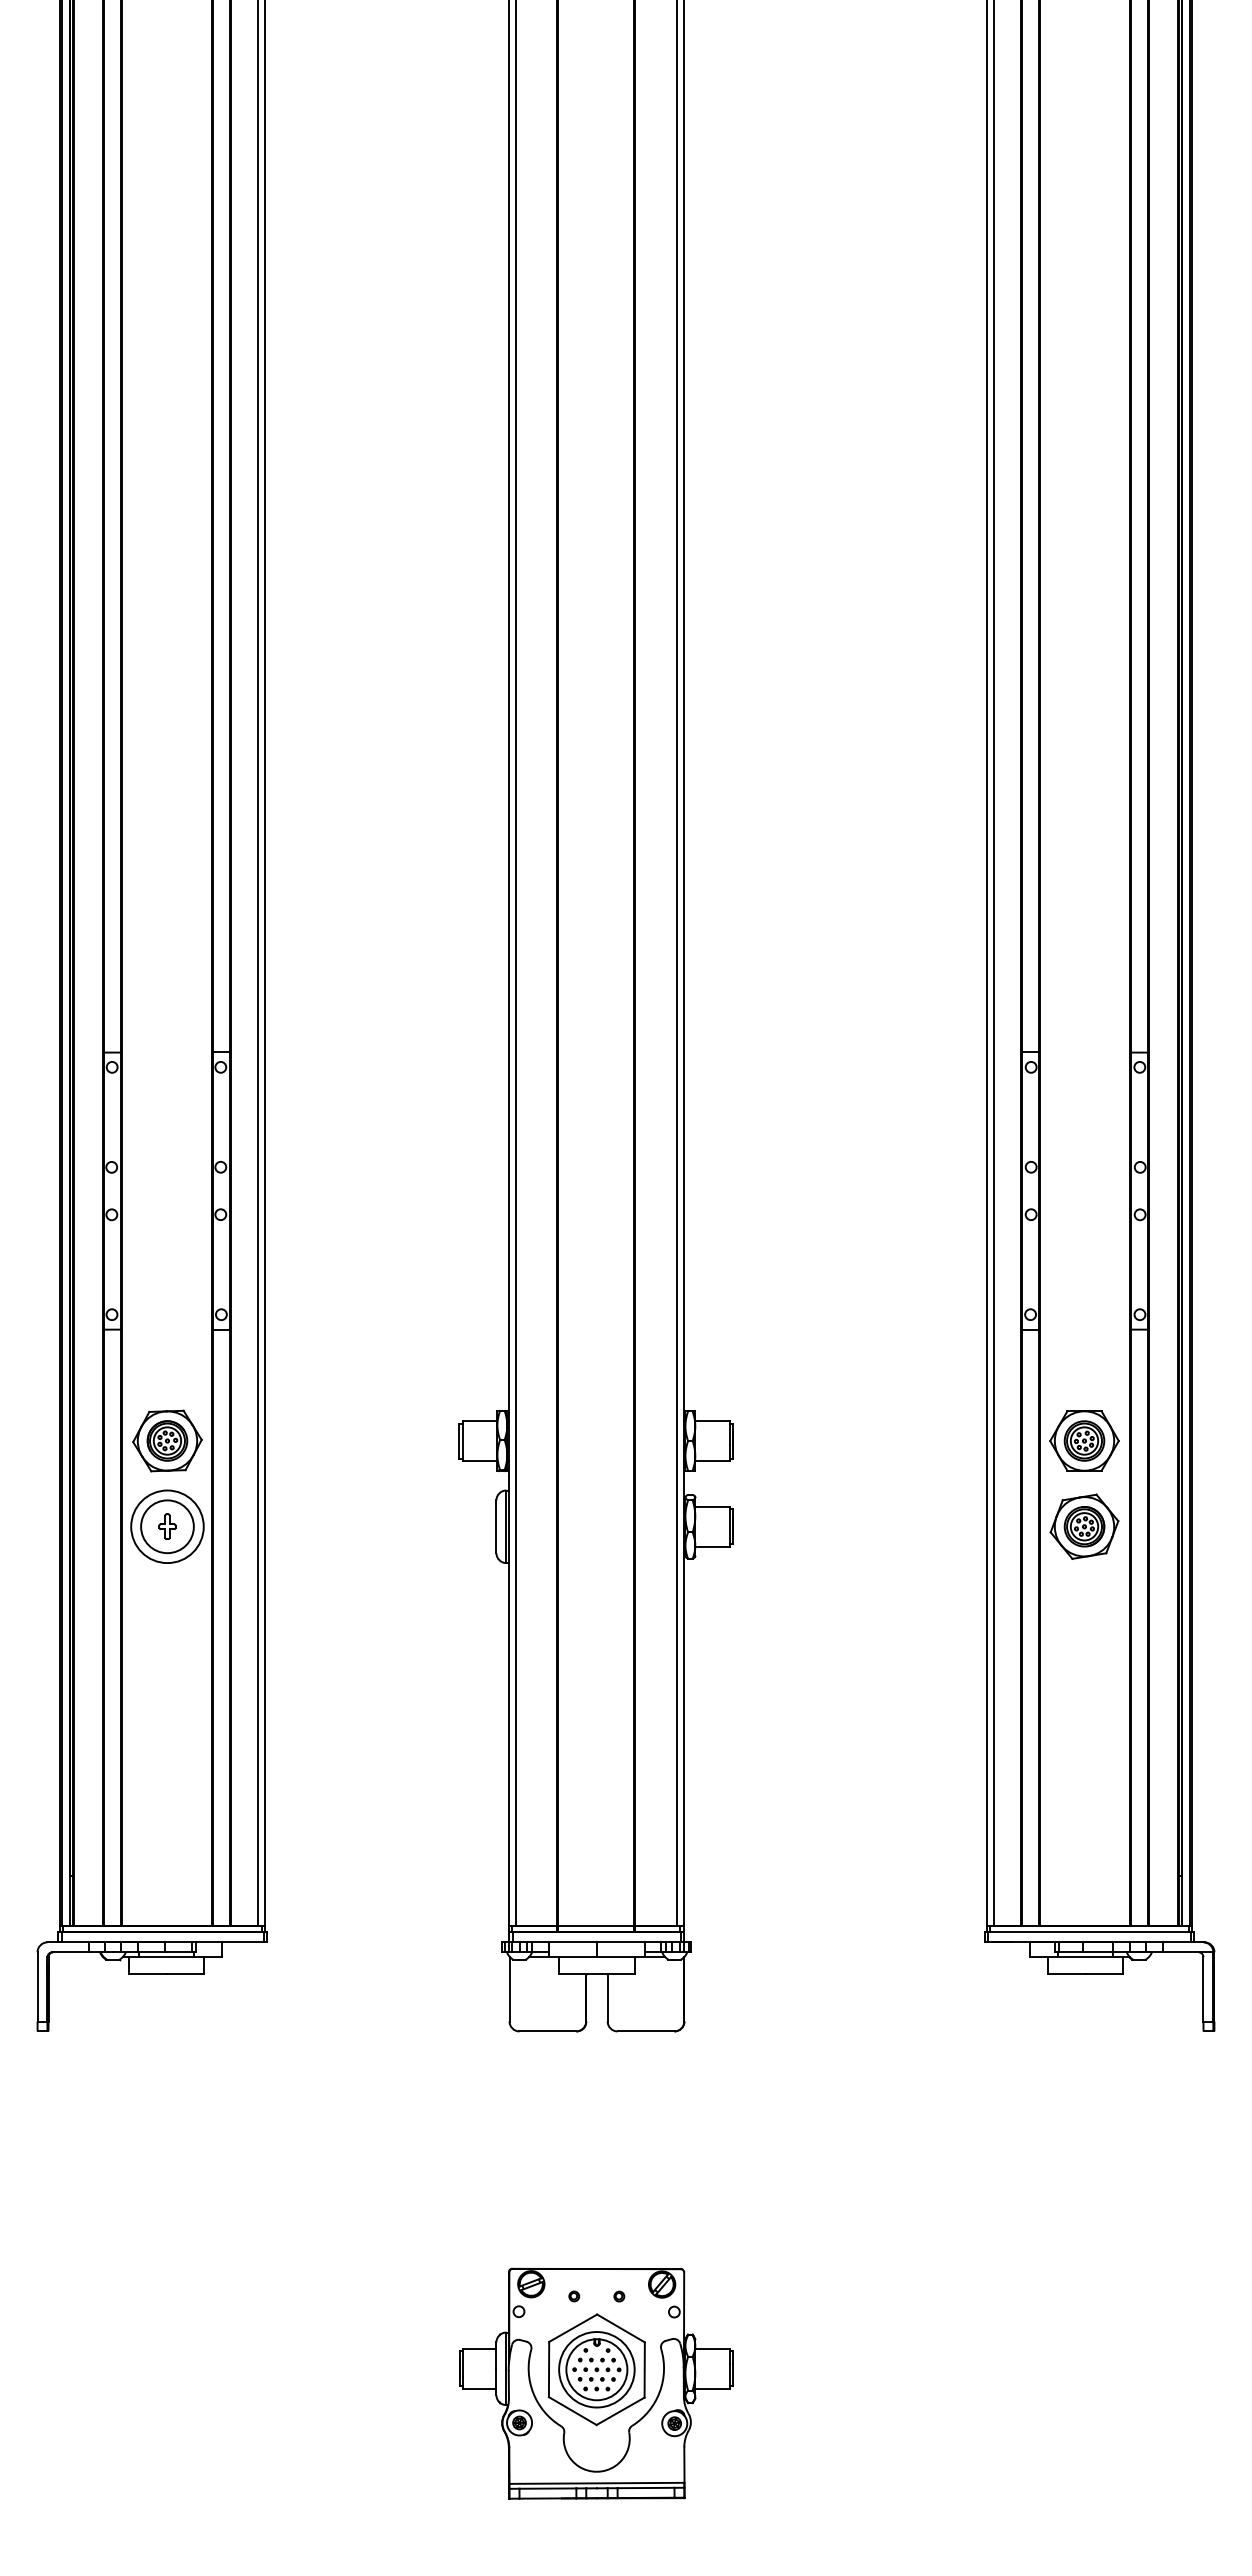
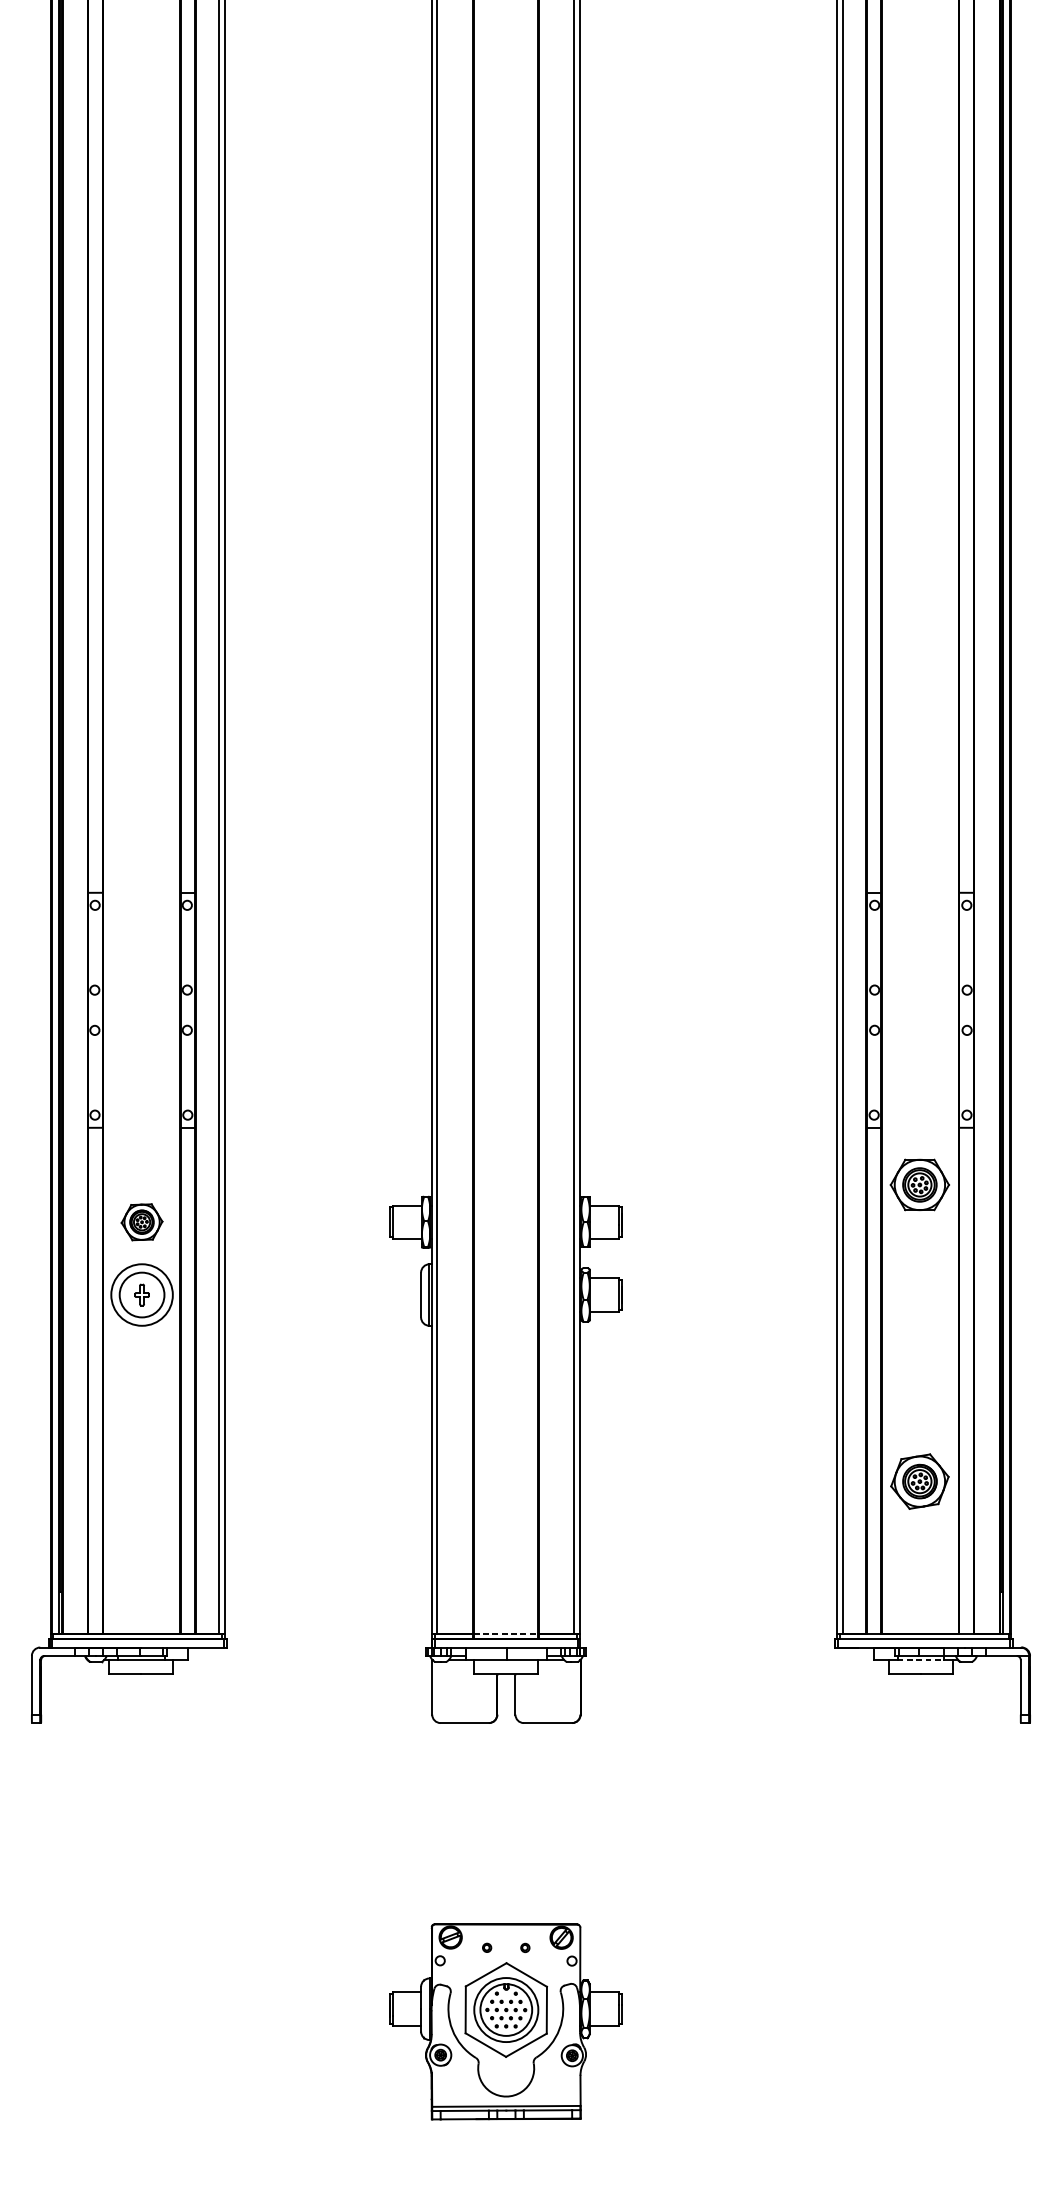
part: (167, 1440) -> (142, 1221), size x0.7
part: (1084, 1440) -> (919, 1184), moved
part: (1084, 1526) -> (919, 1481), moved
line: (596, 1925) -> (505, 1633), solid -> dashed
line: (1085, 1957) -> (920, 1660), solid -> dashed

